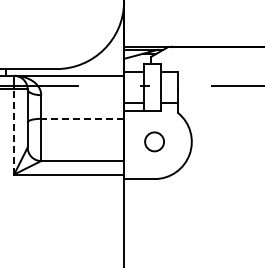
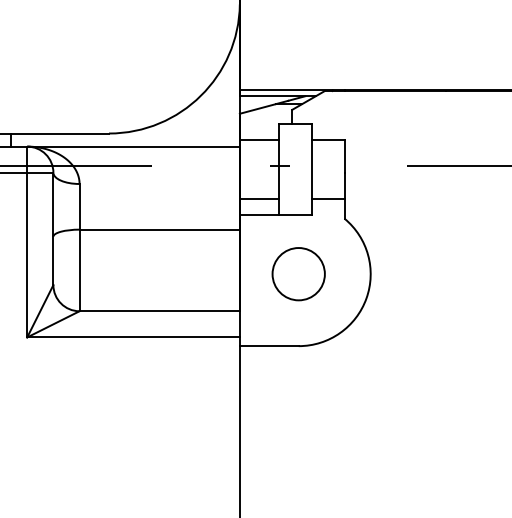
line: (82, 118) -> (159, 229), dashed -> solid
line: (14, 131) -> (27, 254), dashed -> solid
circle: (154, 141) -> (298, 273), size x1.43

